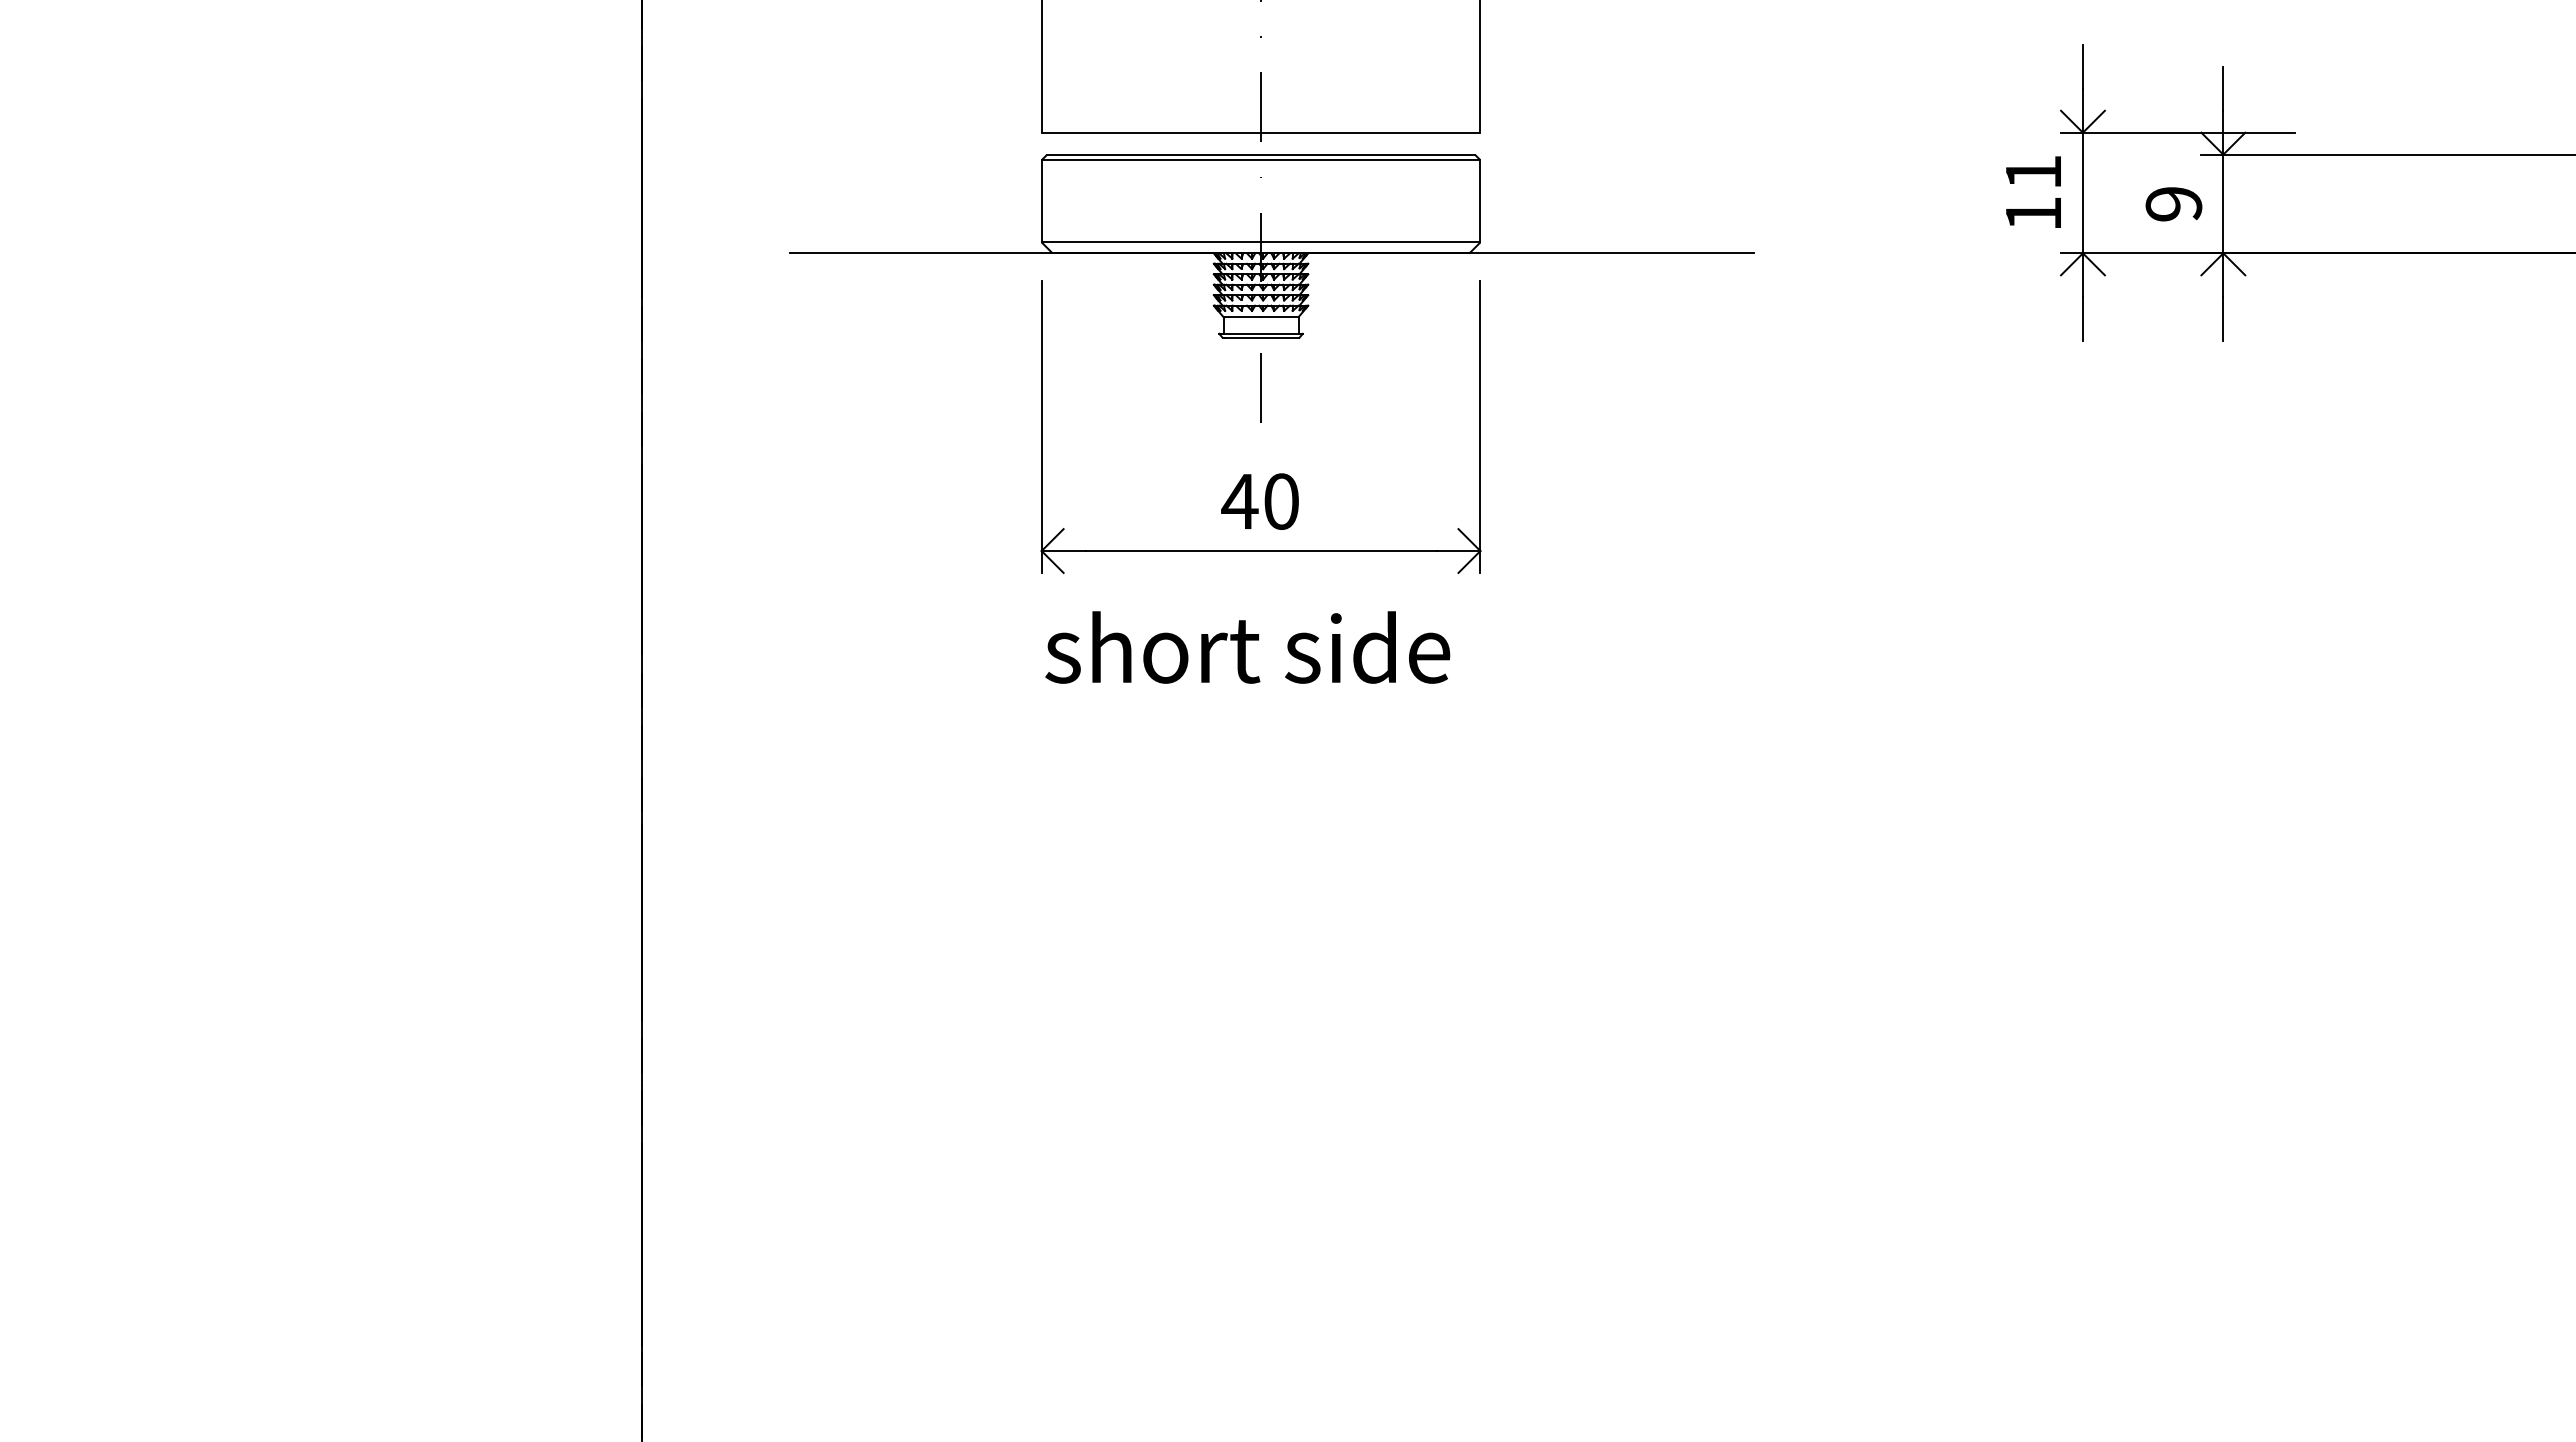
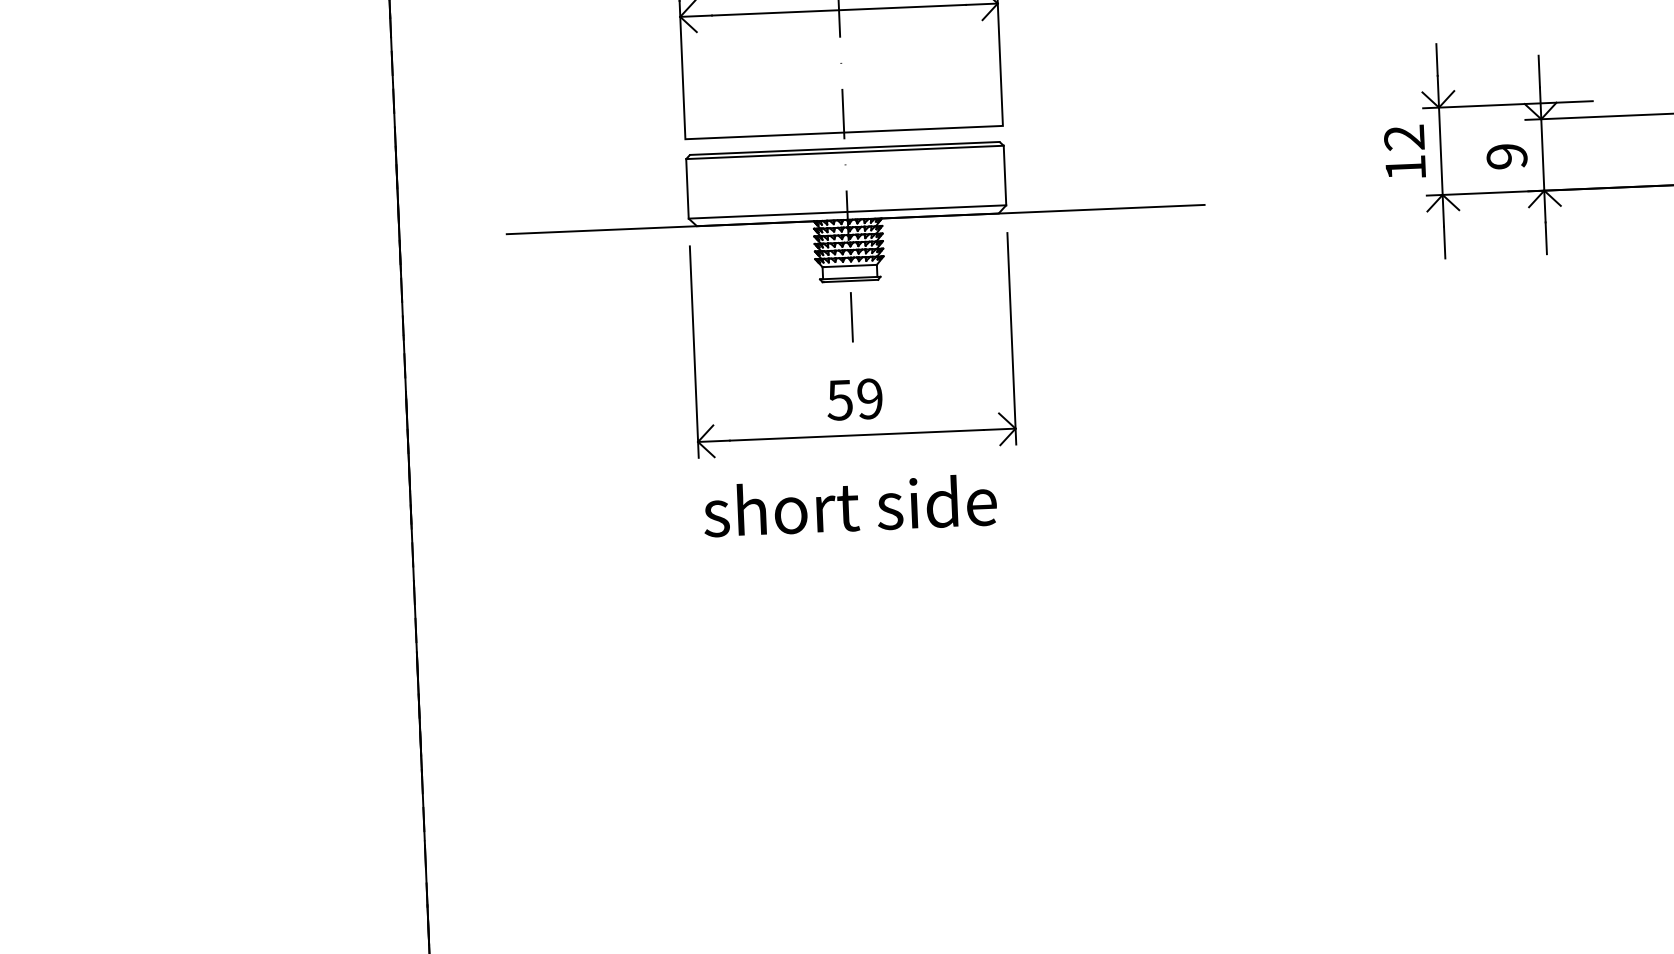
text: (2032, 172) -> (1403, 137), 11 -> 12
text: (1259, 501) -> (854, 399), 40 -> 59

